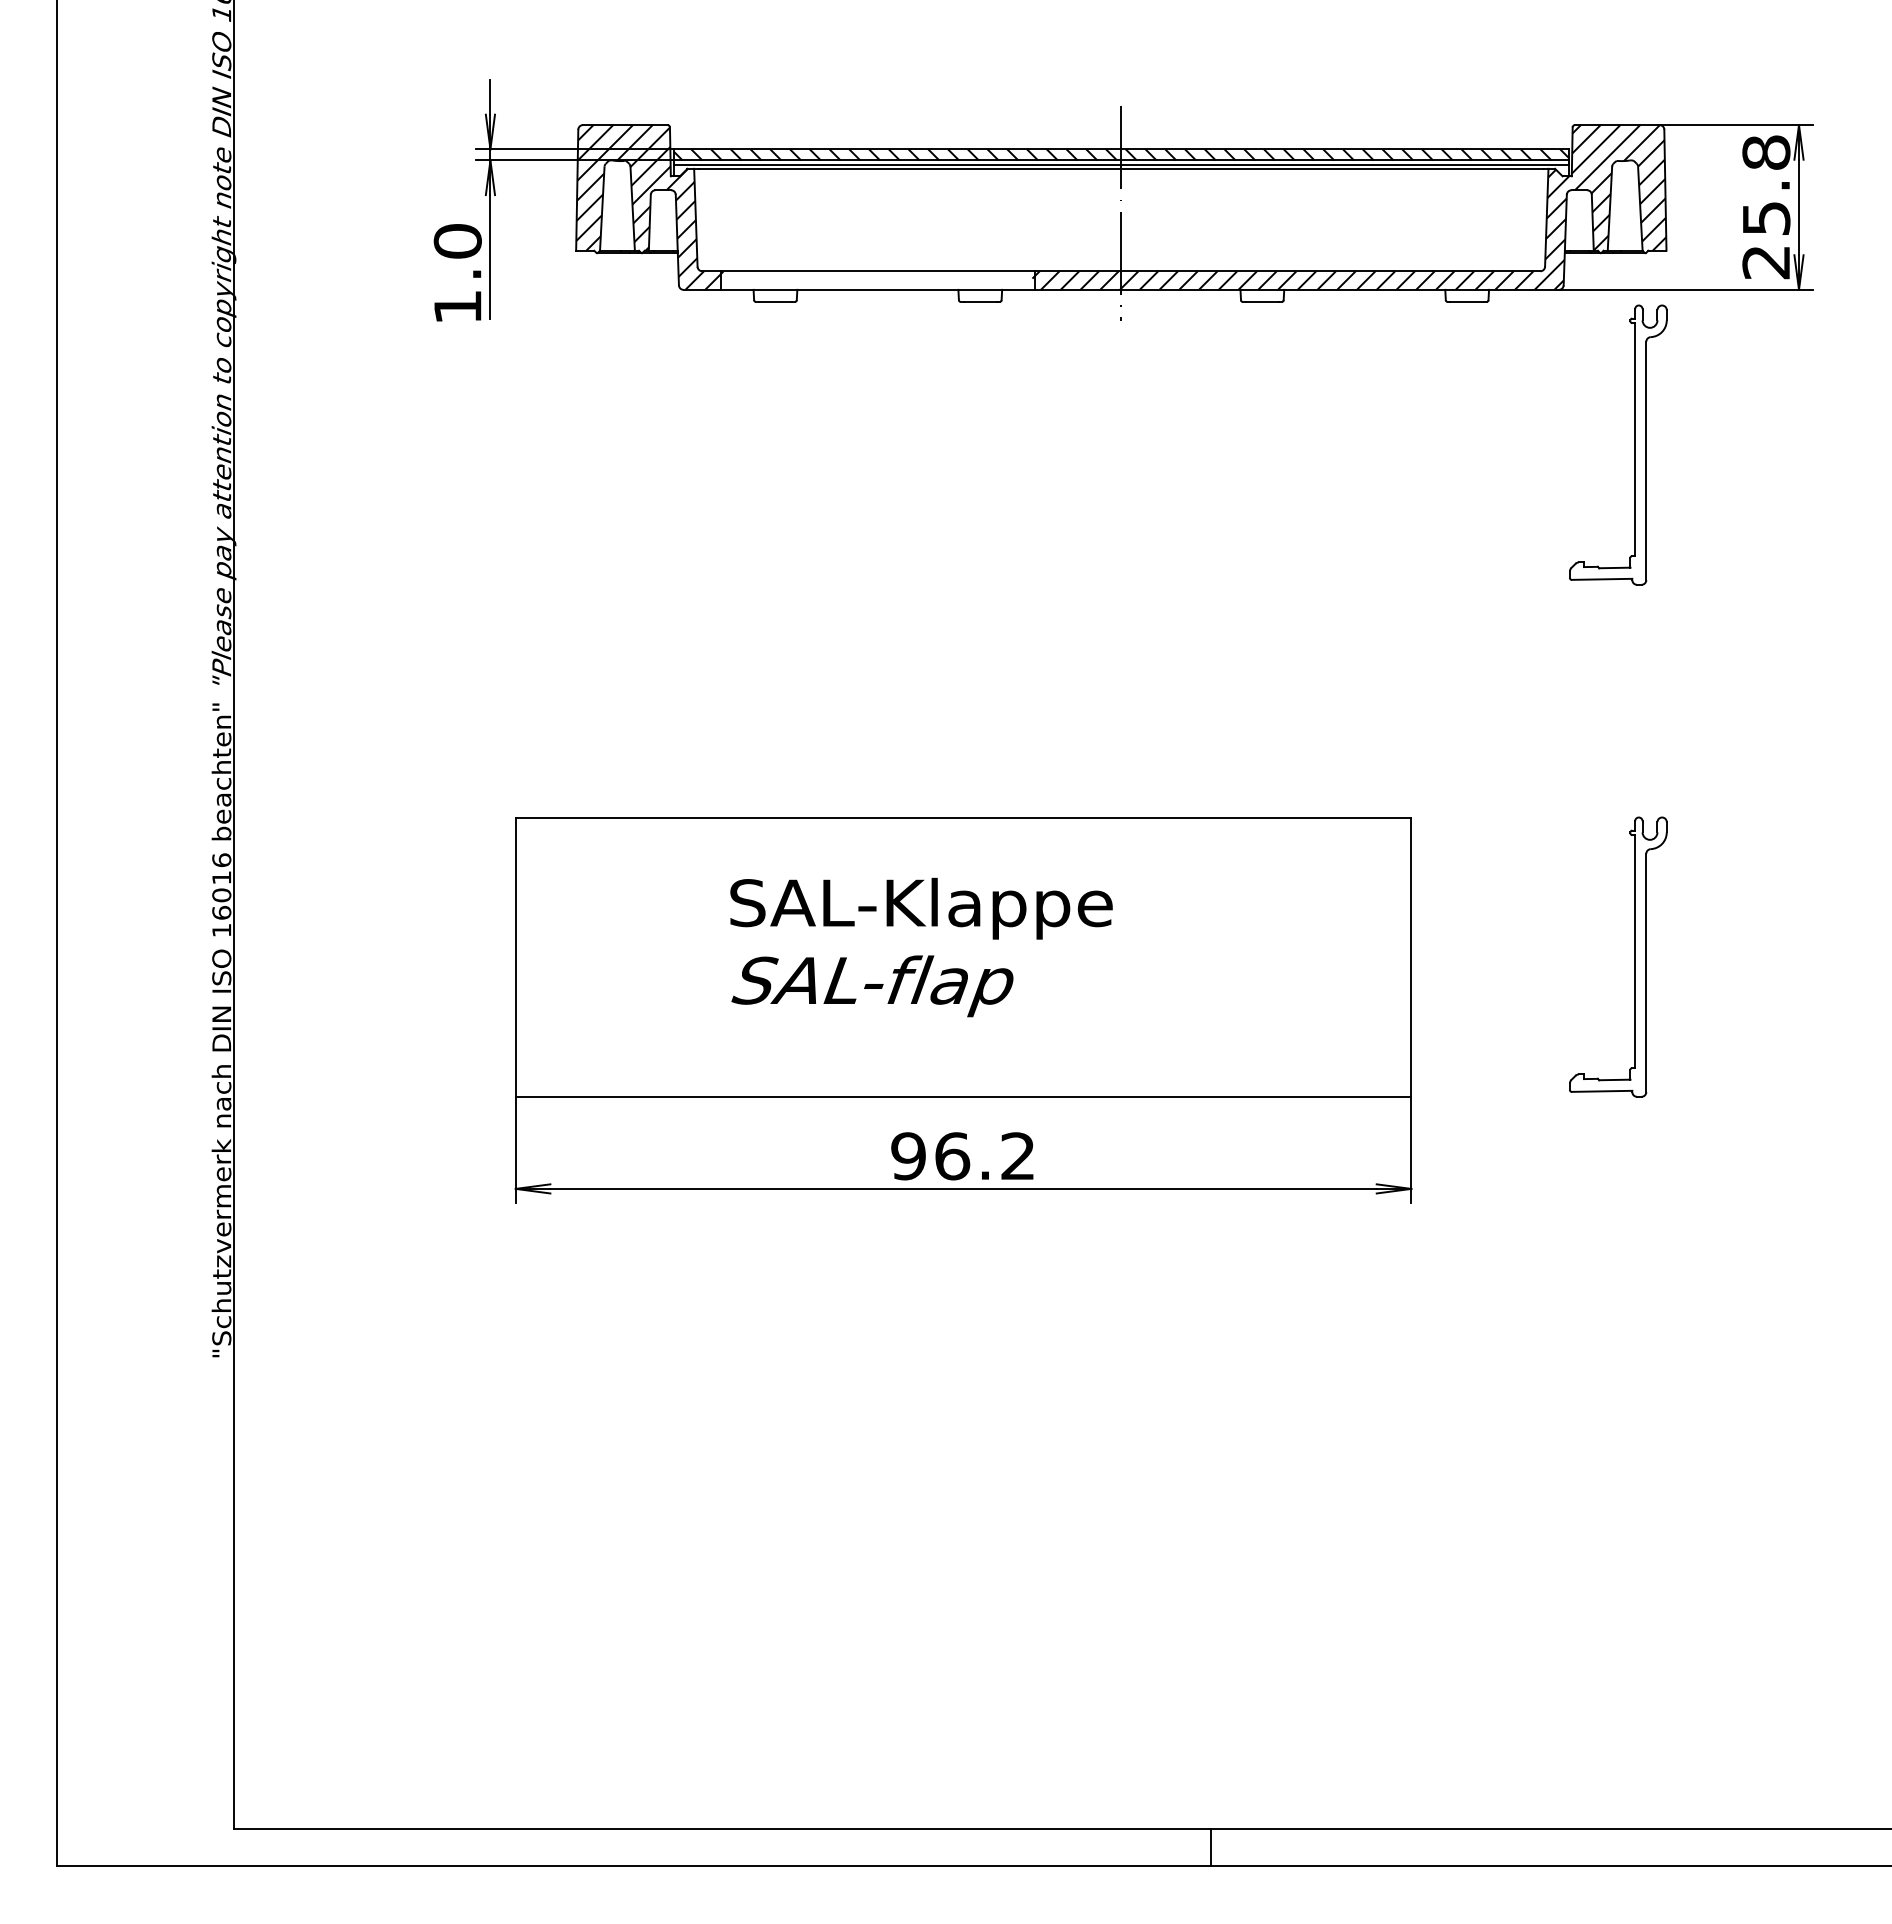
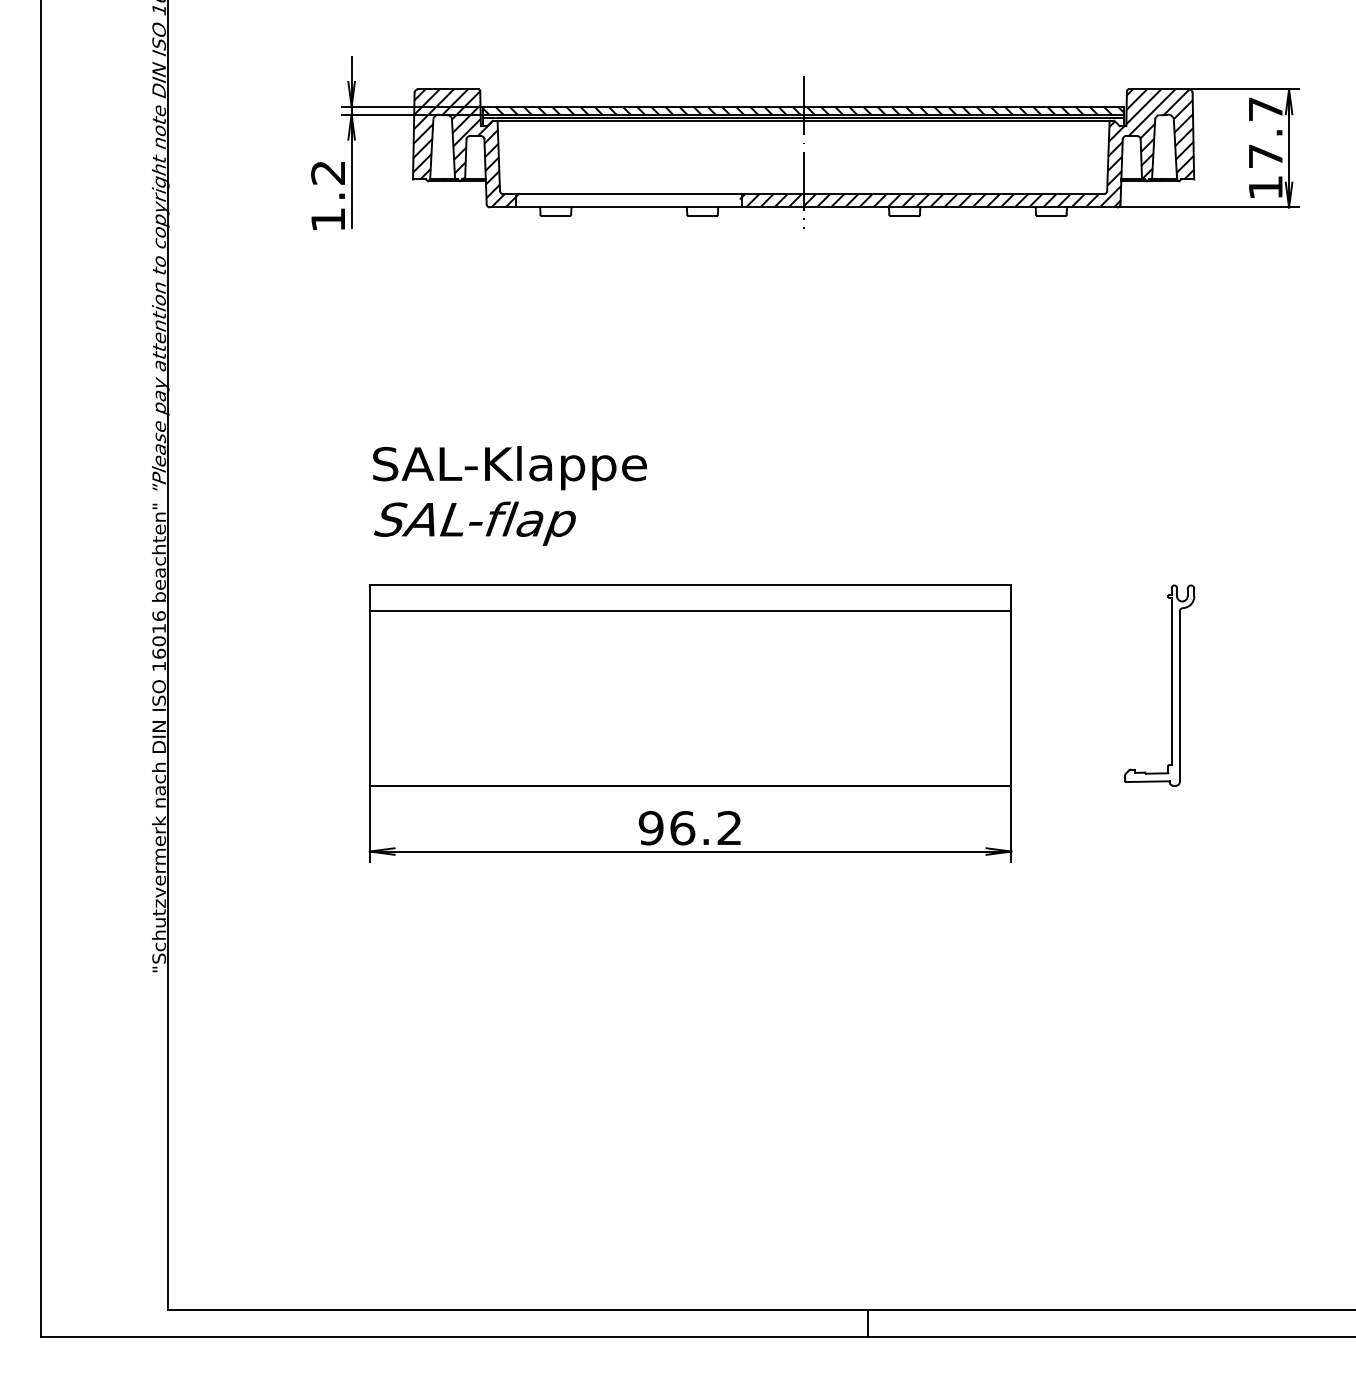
text: (1766, 207) -> (1265, 148), 25.8 -> 17.7
text: (457, 241) -> (328, 172), 1.0 -> 1.2
part: (1634, 444) -> (1171, 318), removed
line: (963, 853) -> (690, 611), added
text: (921, 947) -> (510, 495), moved

